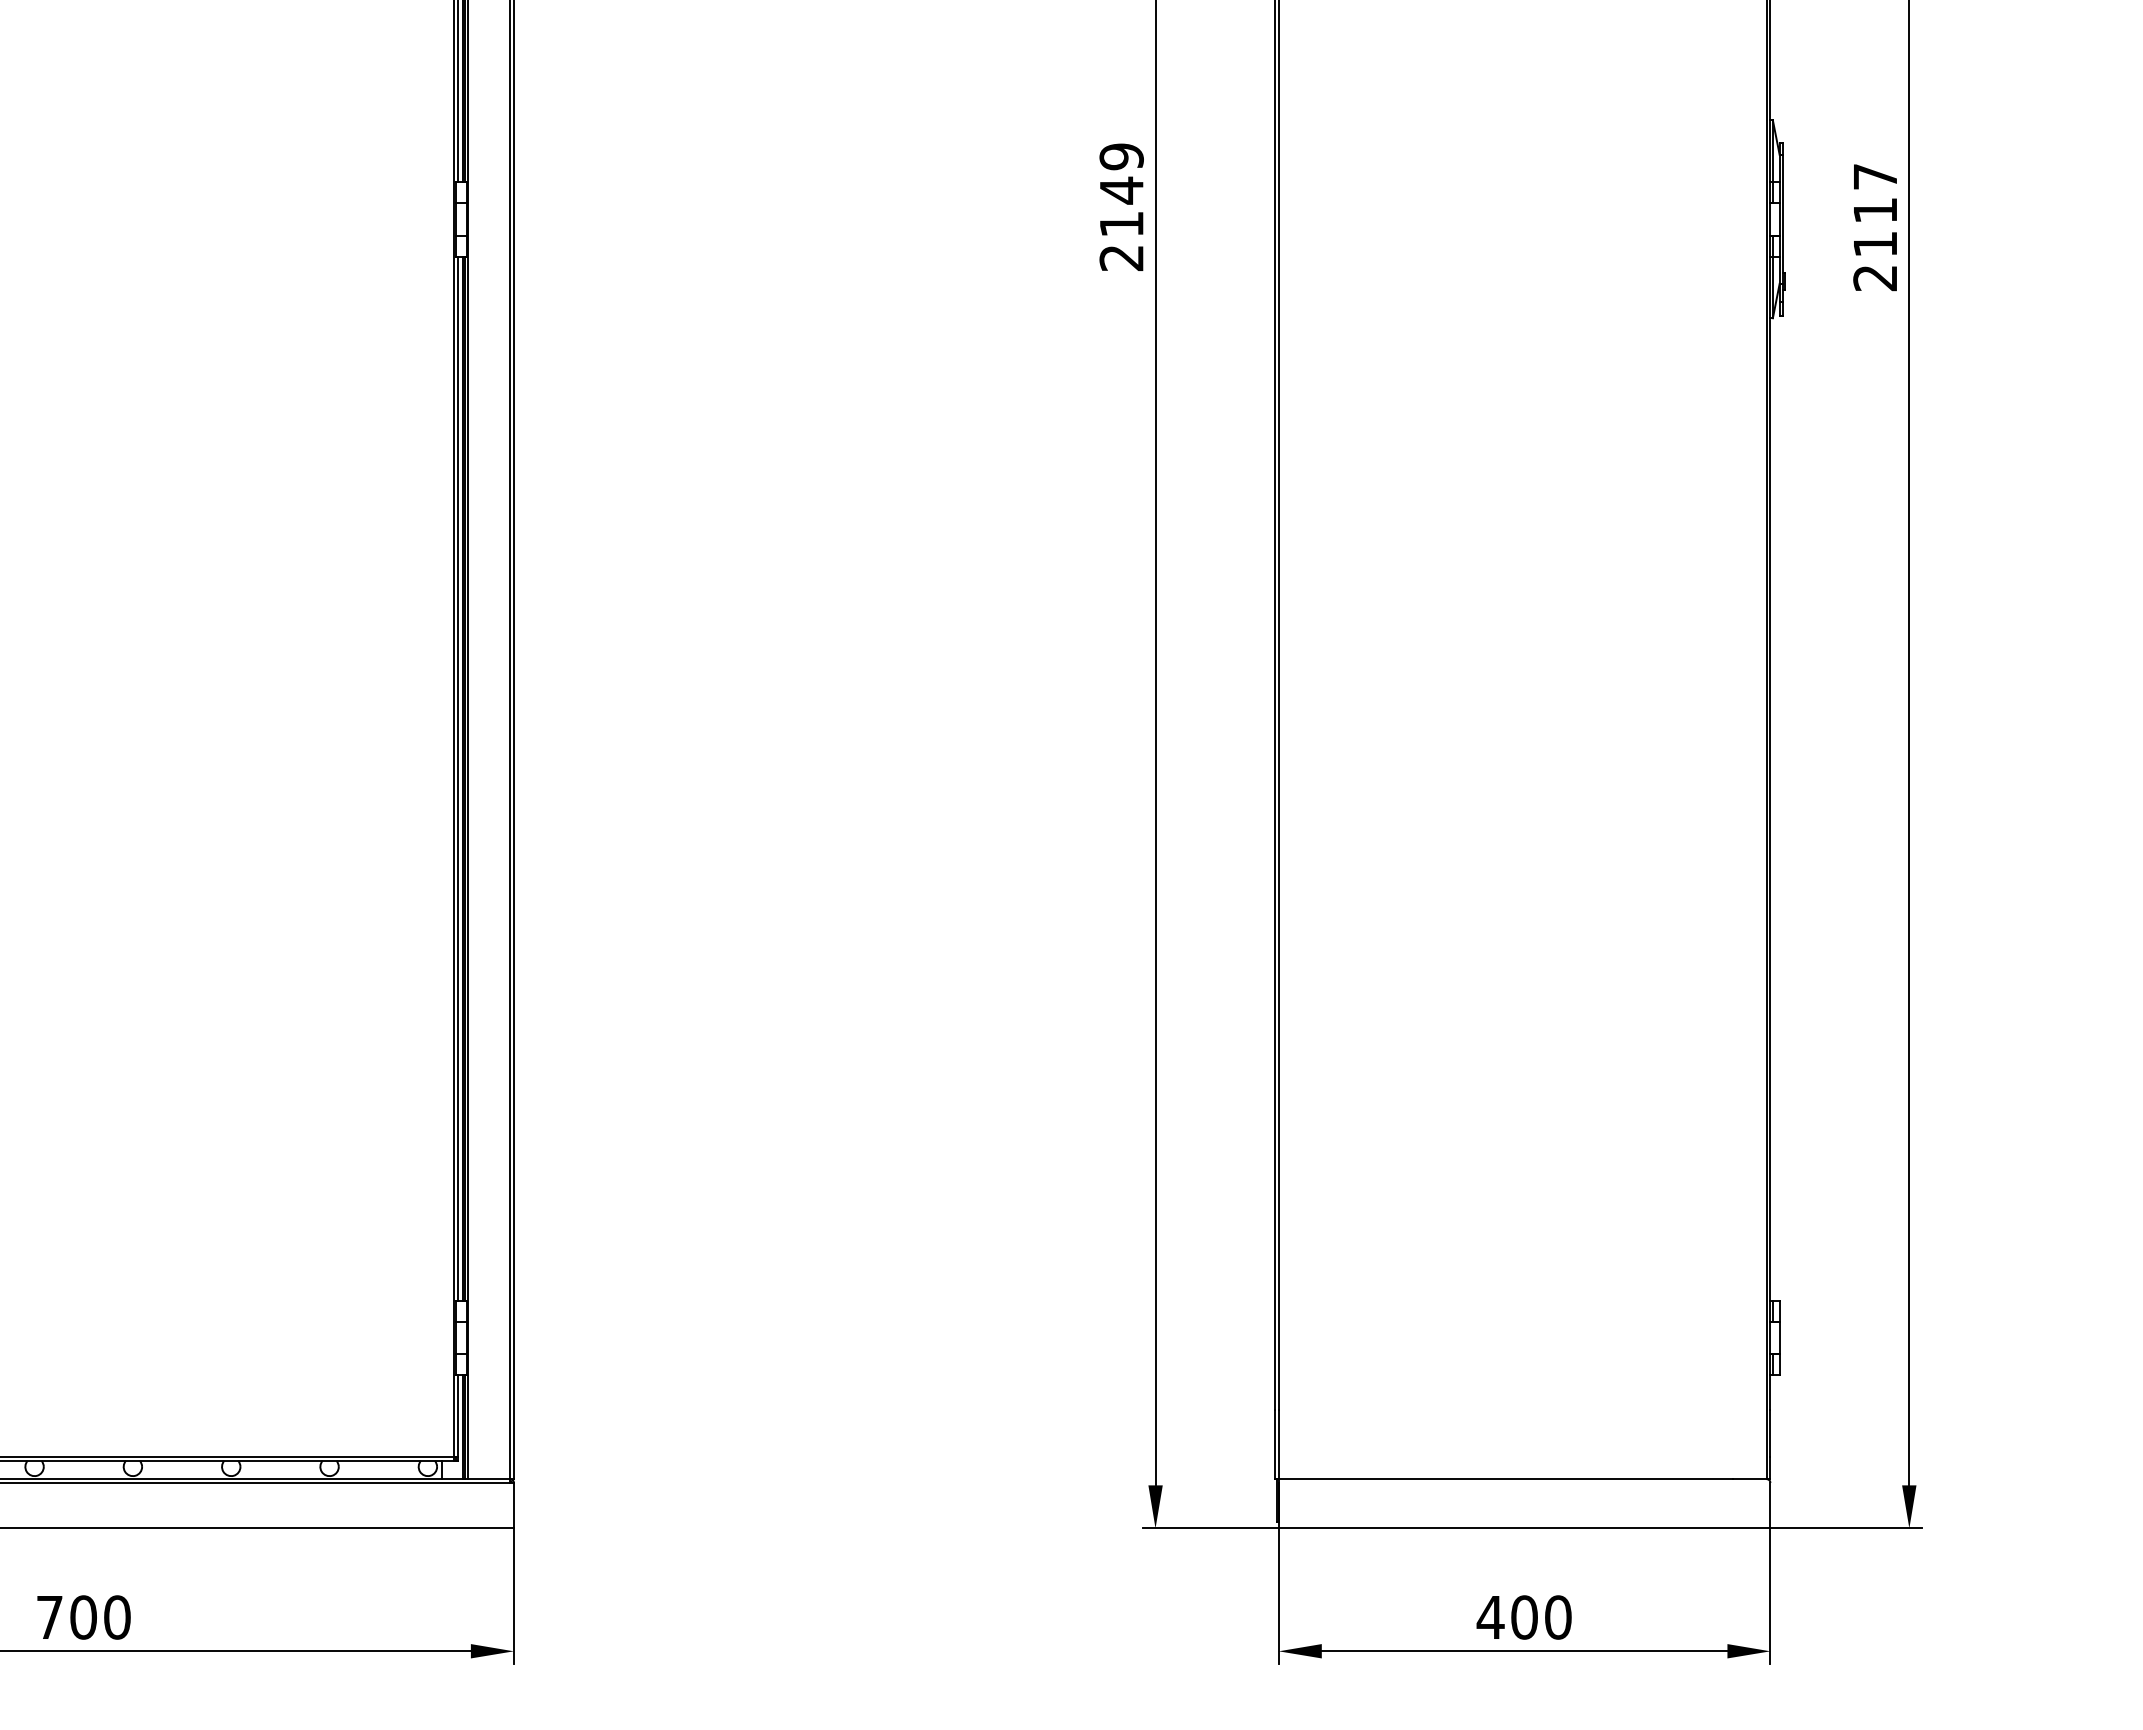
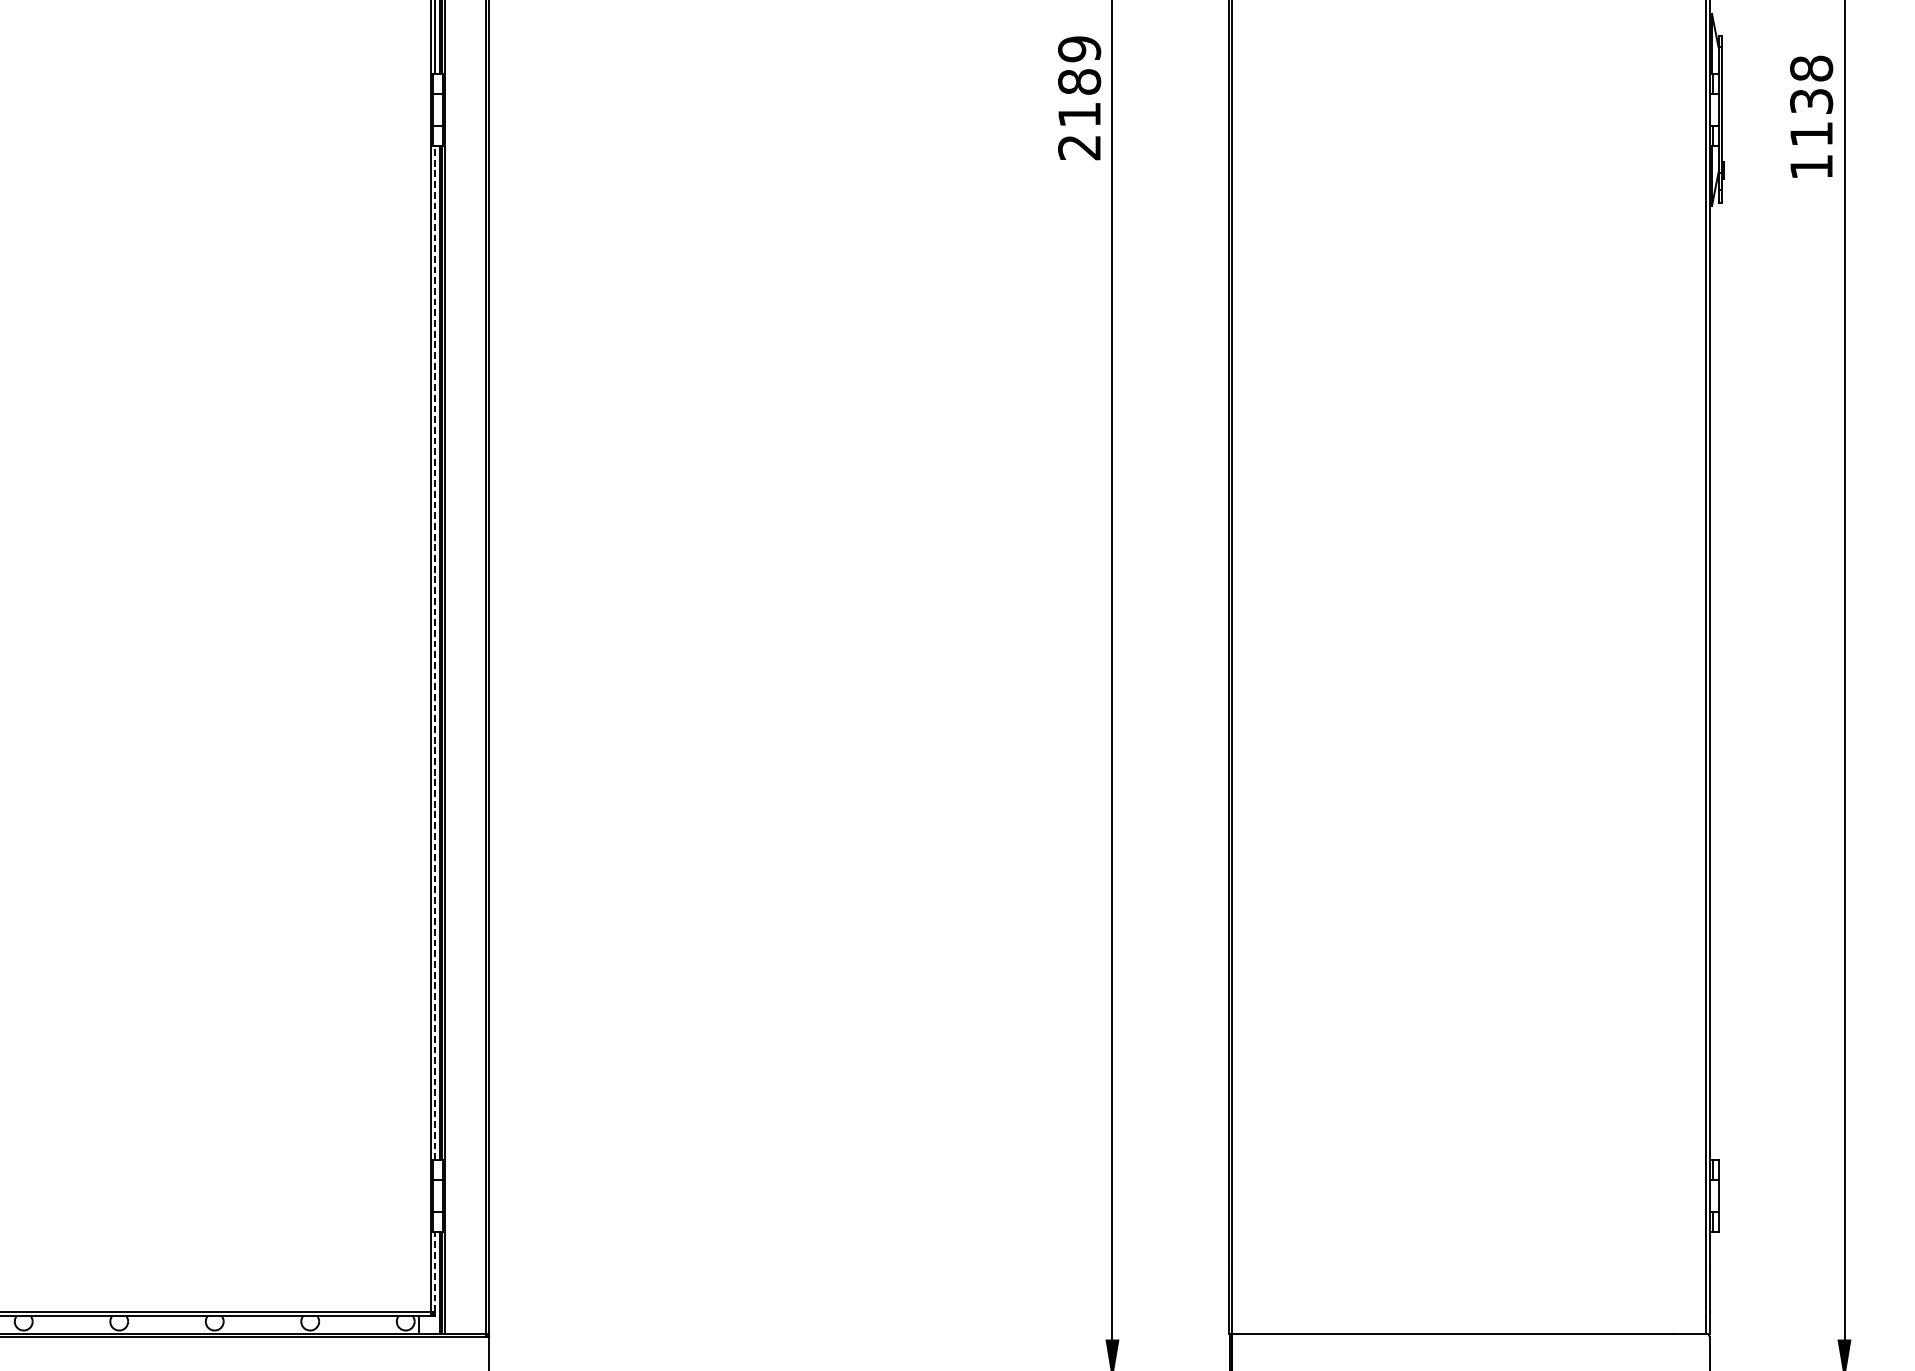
text: (1121, 190) -> (1079, 81), 2149 -> 2189
text: (1875, 227) -> (1811, 117), 2117 -> 1138
line: (458, 778) -> (435, 653), solid -> dashed
line: (458, 1415) -> (435, 1271), solid -> dashed

